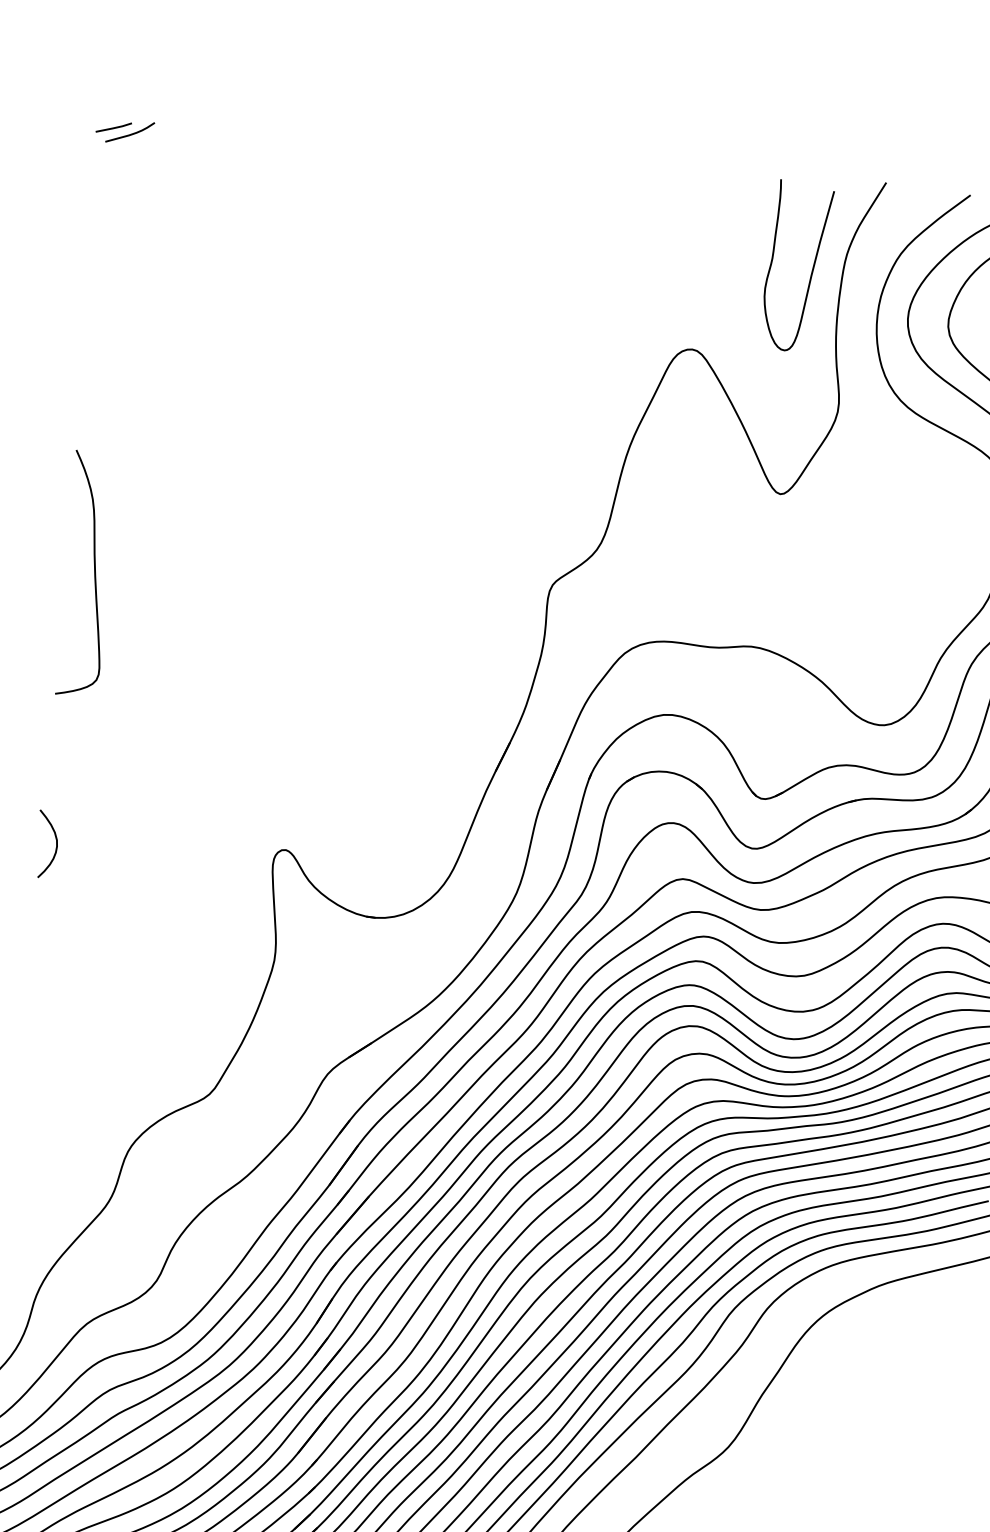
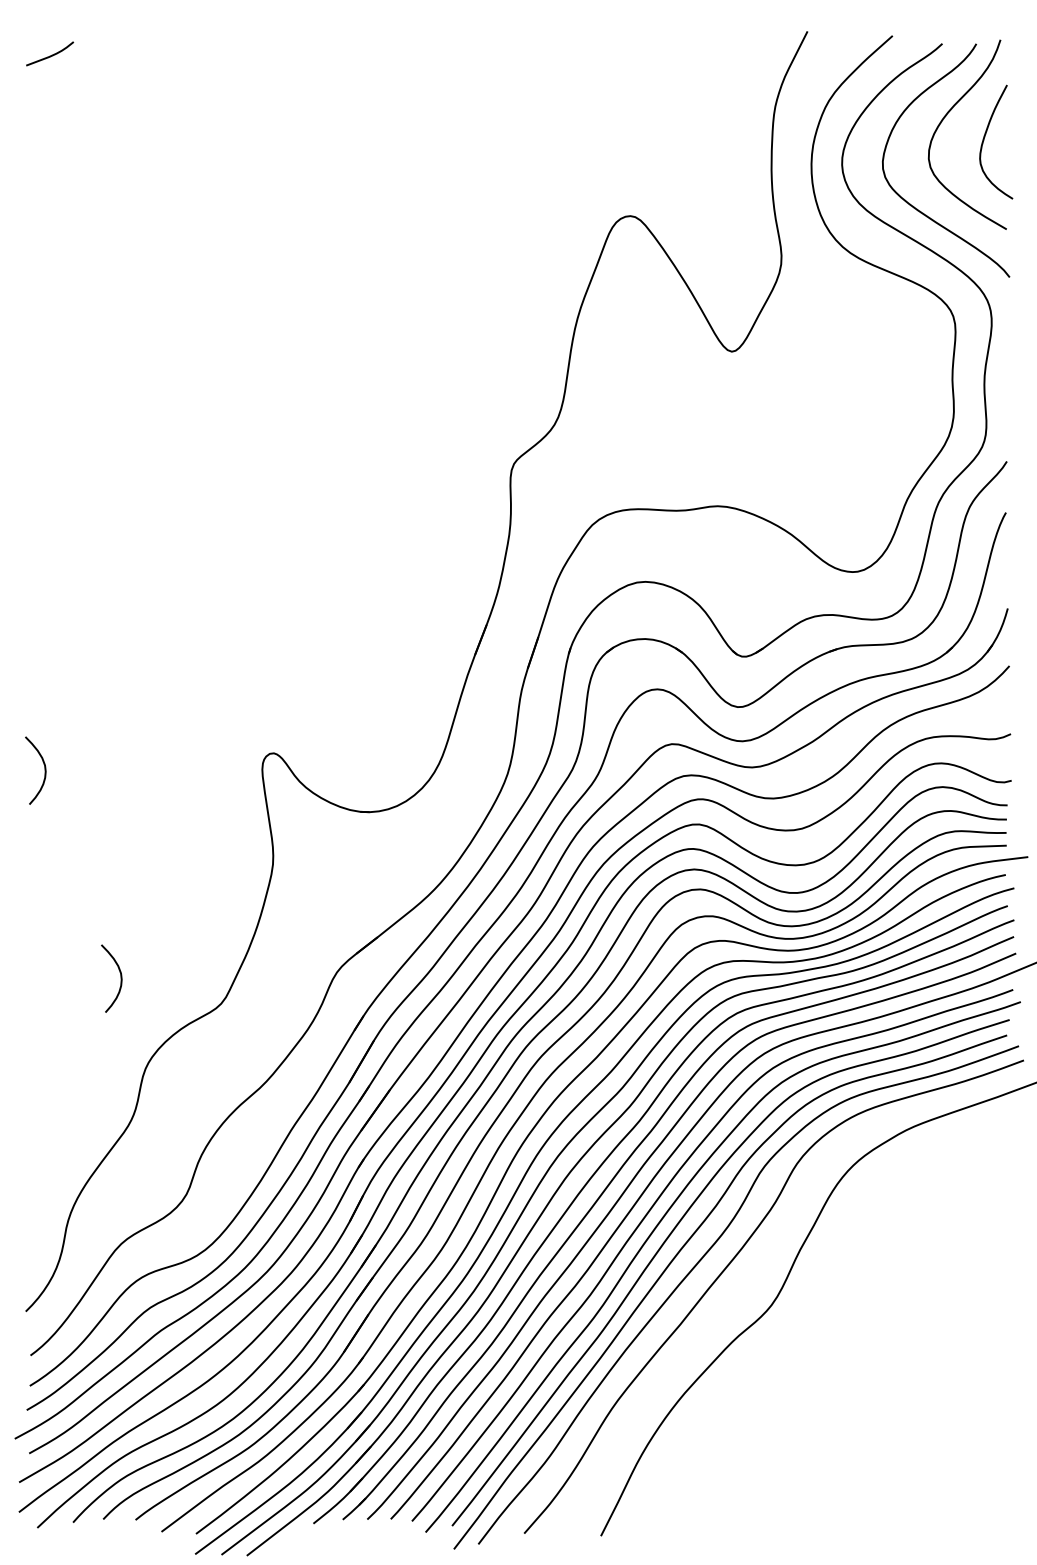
line: (113, 127) -> (33, 50), removed
curve: (811, 270) -> (741, 126), removed
curve: (94, 574) -> (56, 497), removed
curve: (111, 1059) -> (120, 978), added

